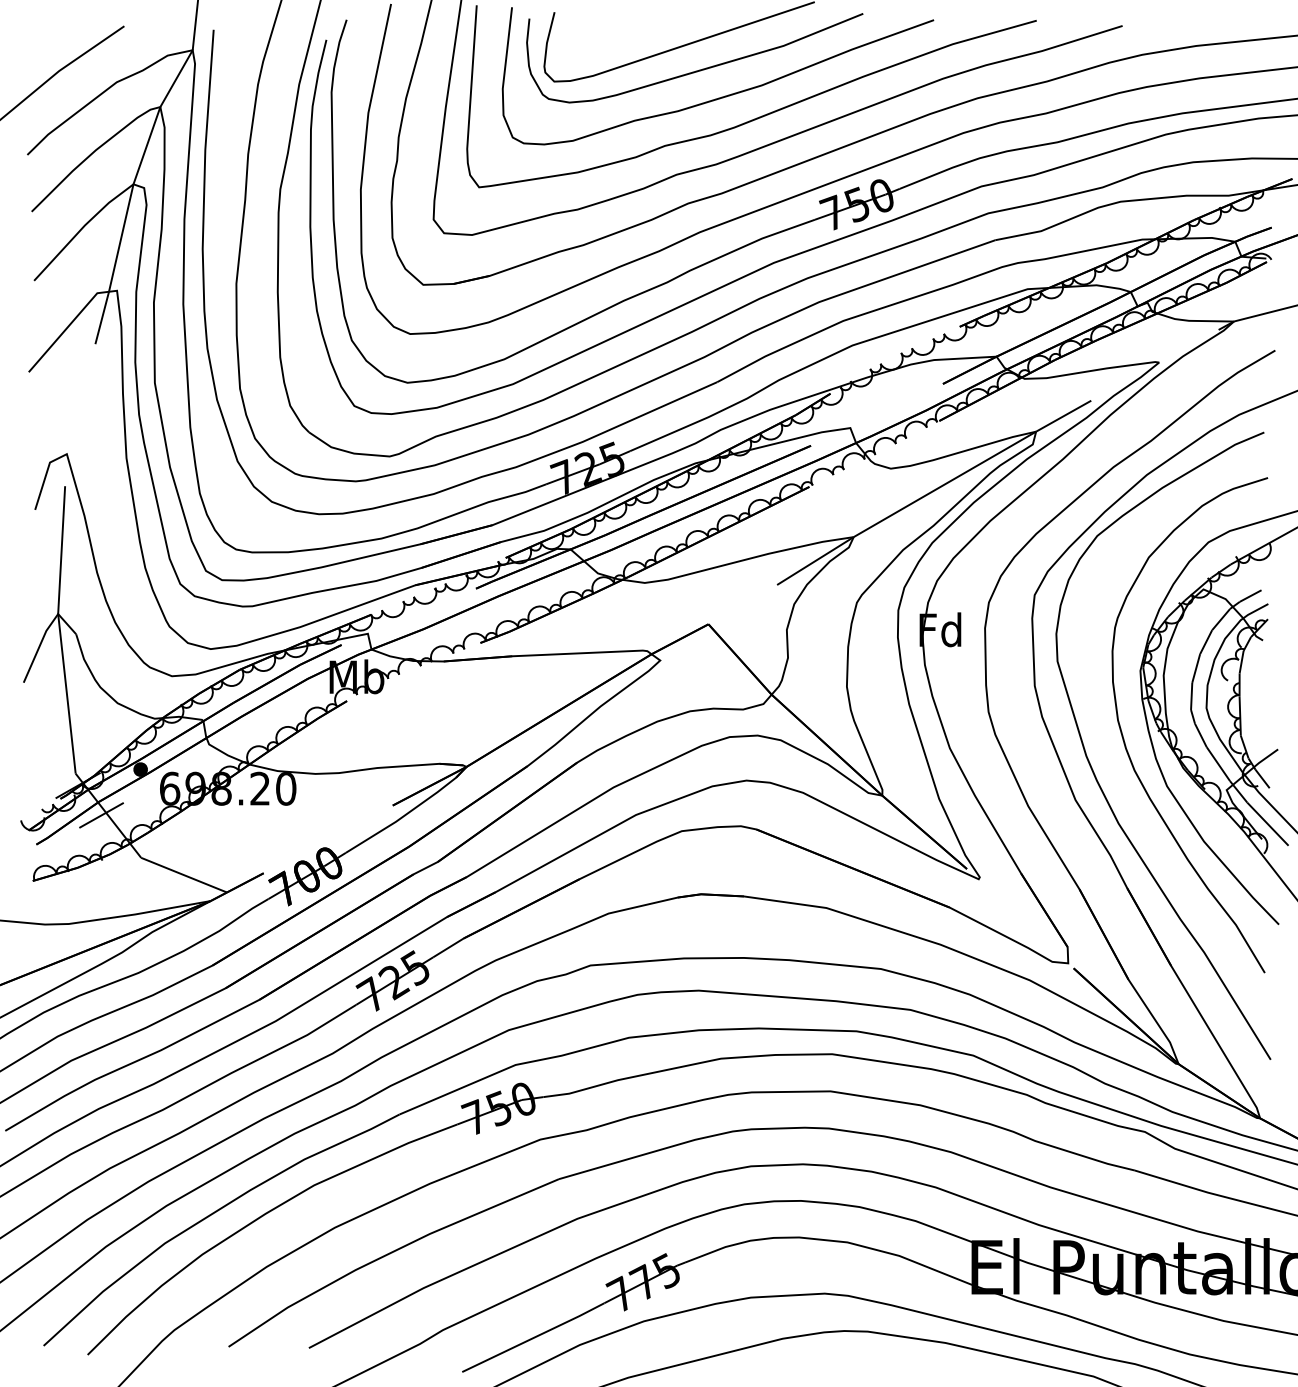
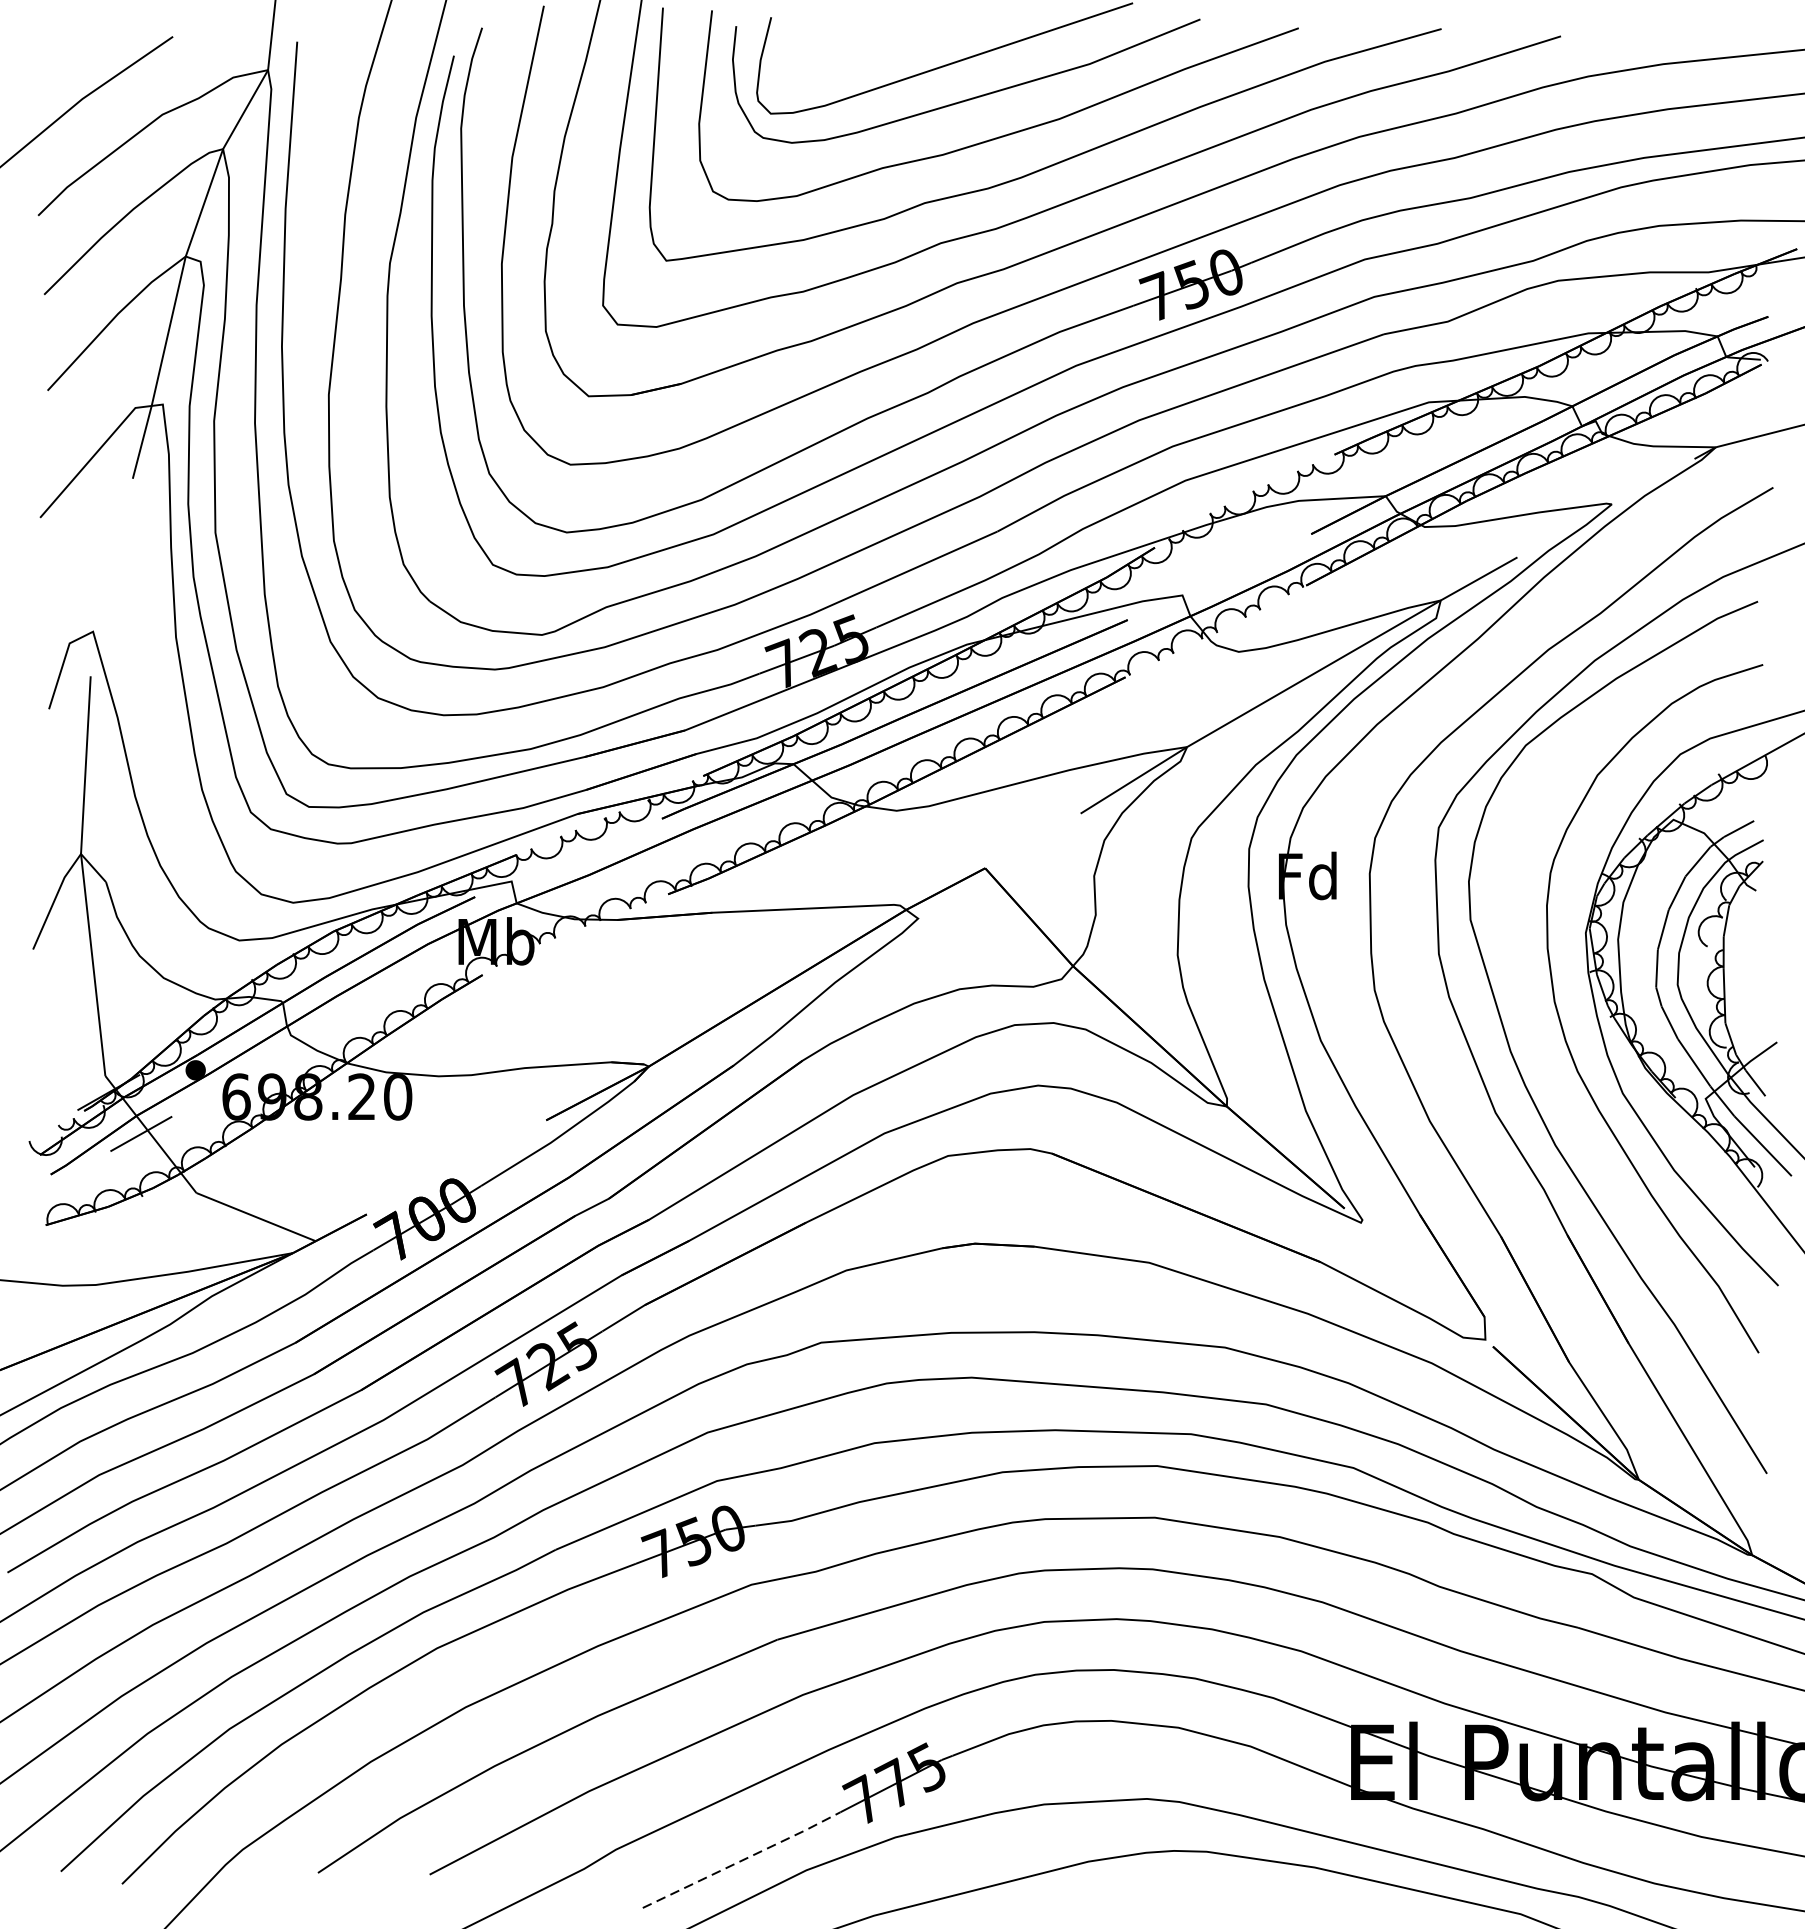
line: (534, 1337) -> (743, 1859), solid -> dashed

